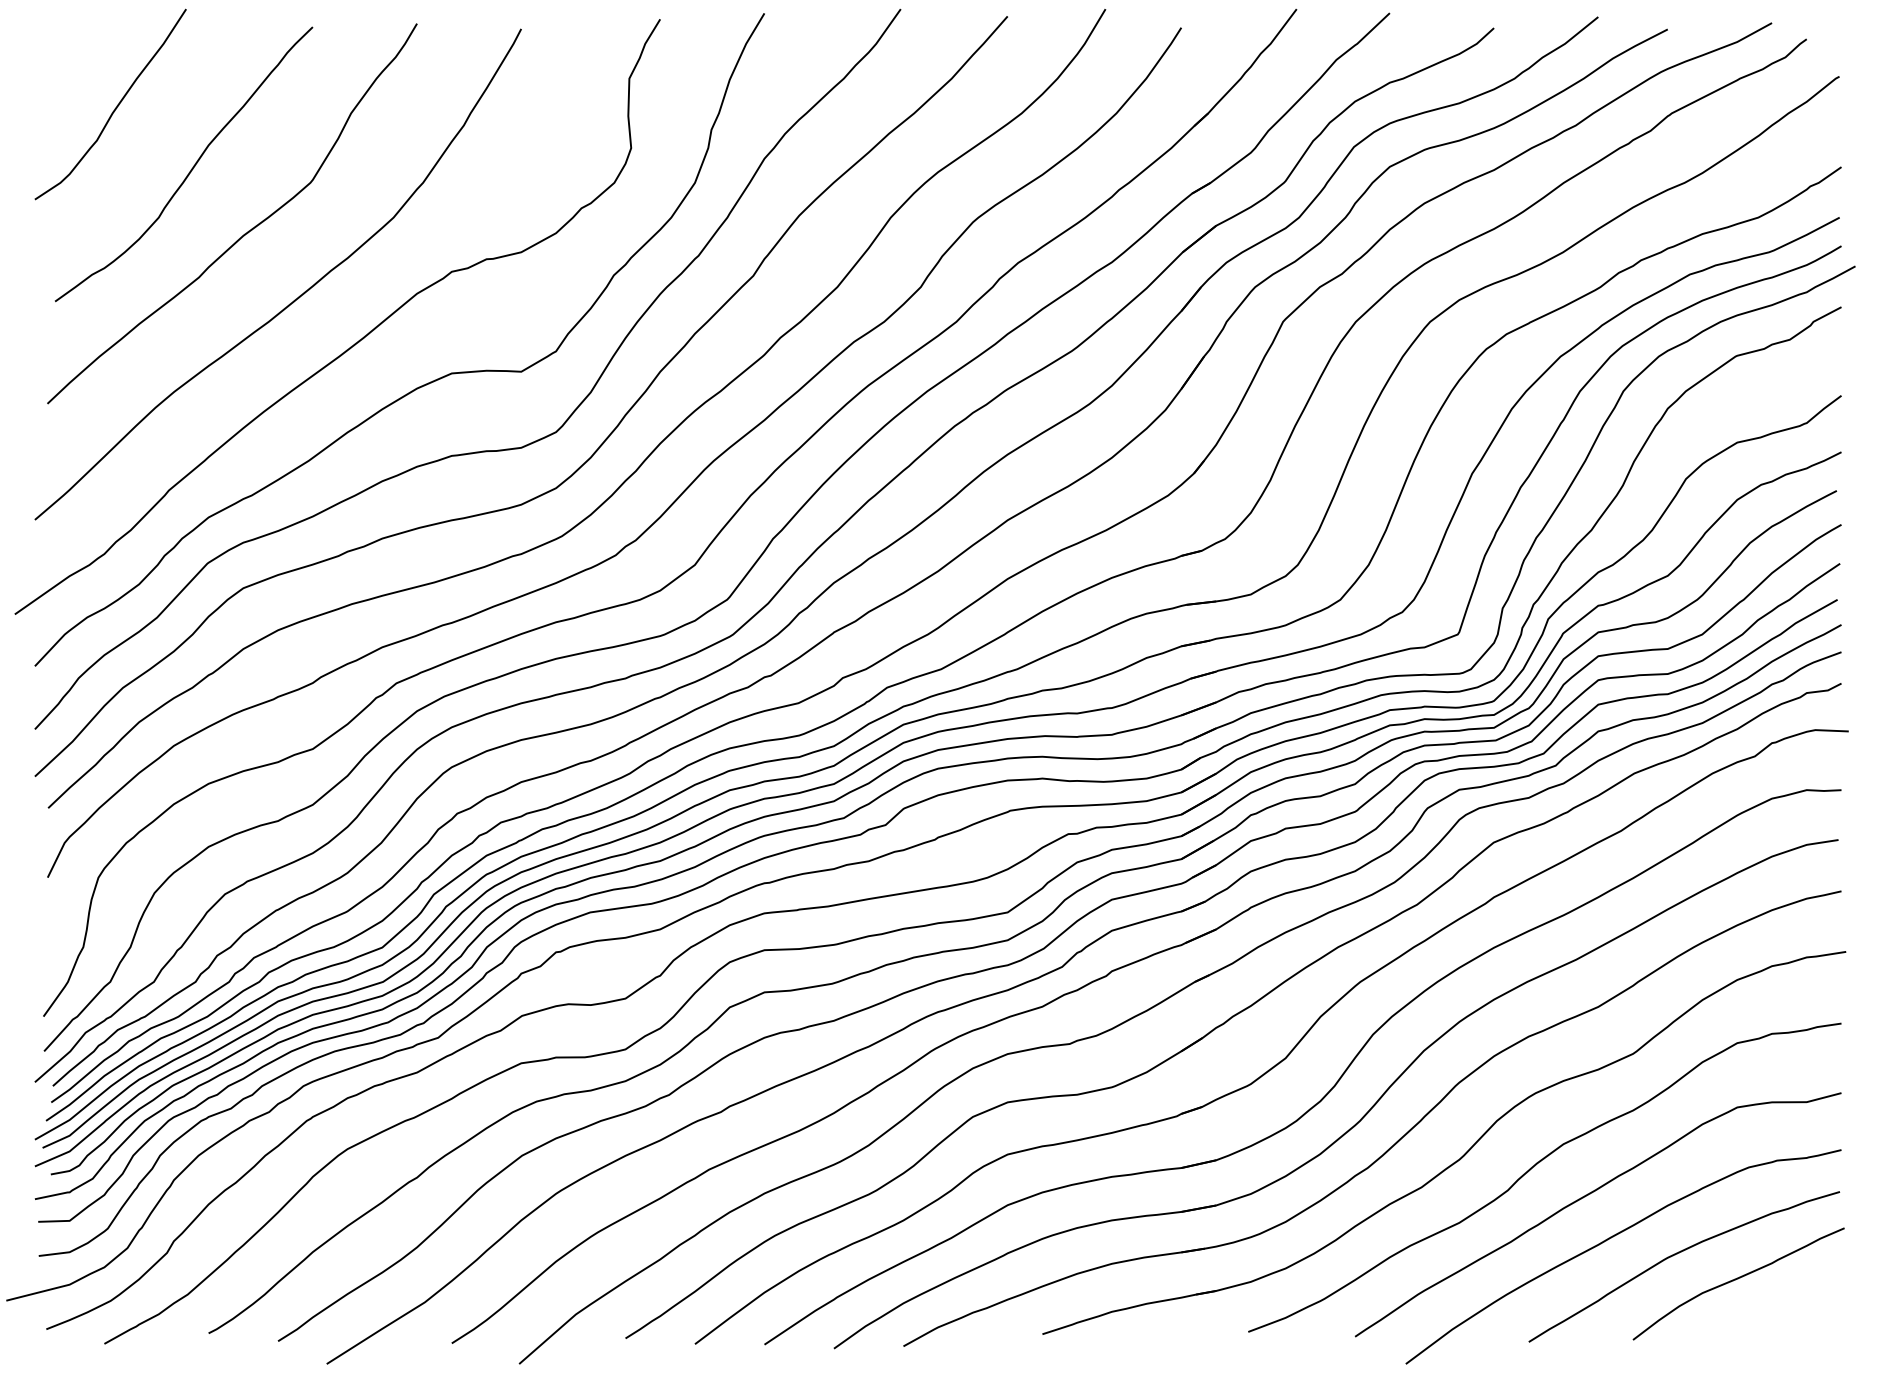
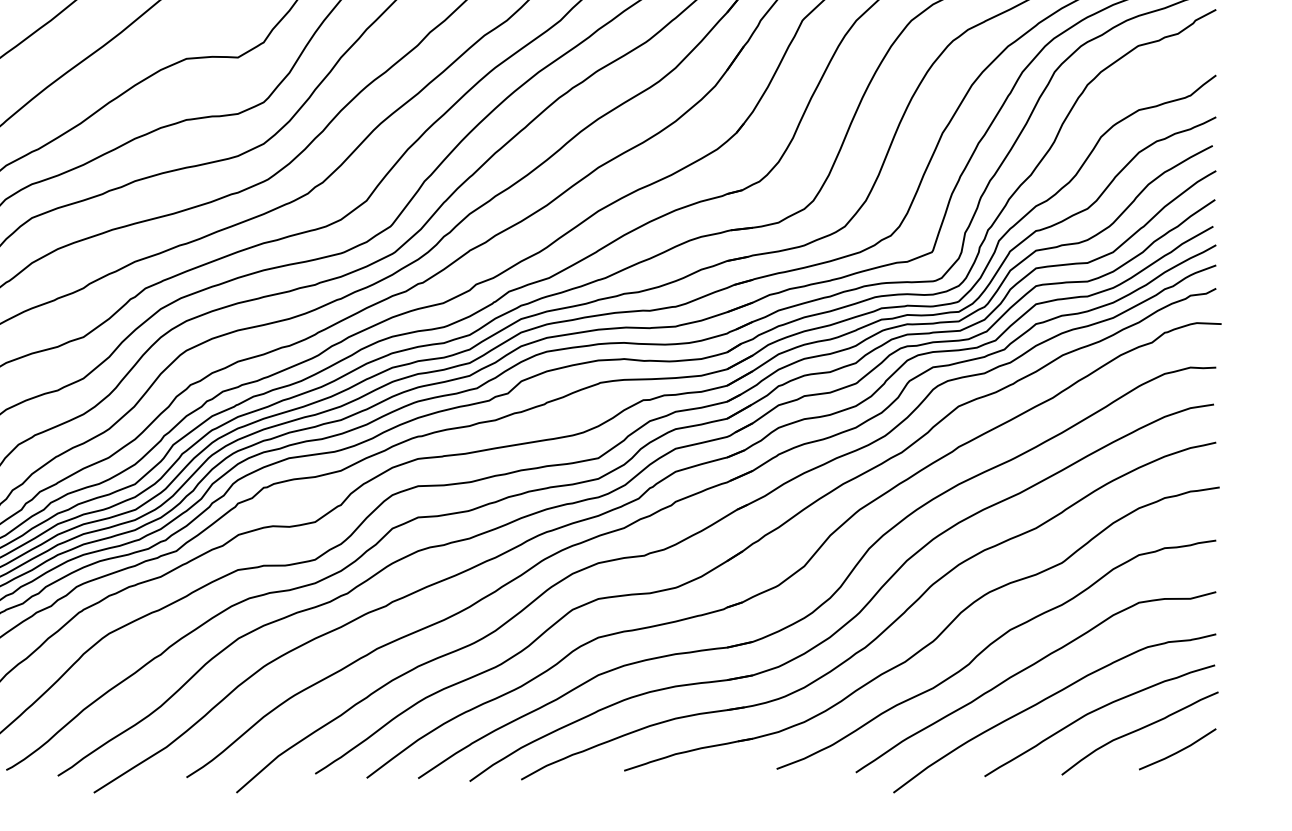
line: (1790, 1307) -> (1178, 750), added

